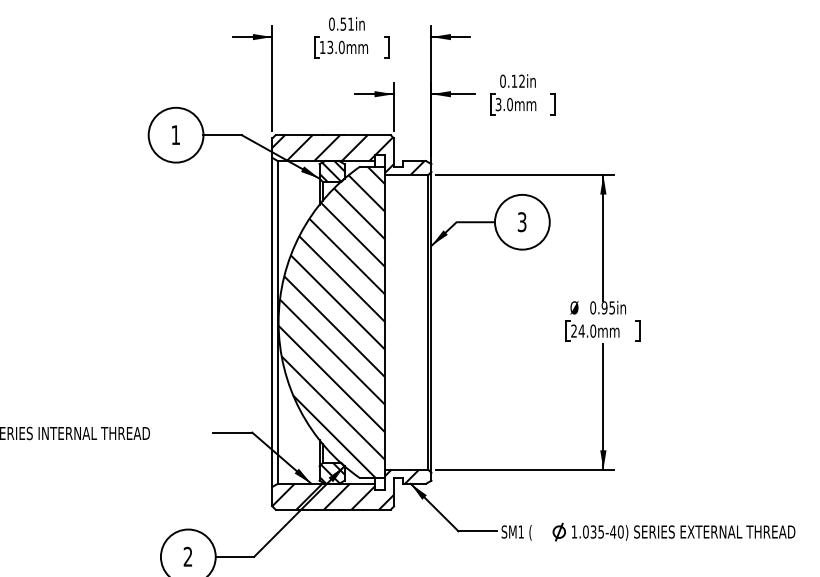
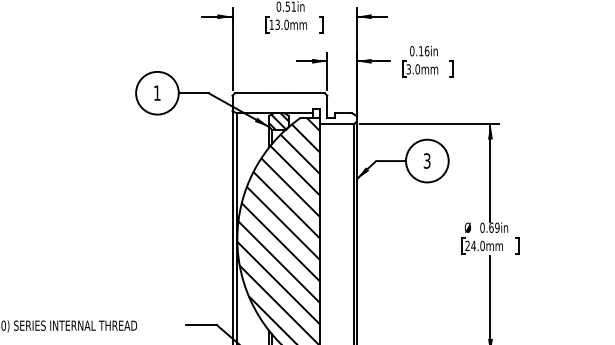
text: (522, 80) -> (427, 50), 0.12in -> 0.16in
hatch: (348, 155) -> (291, 109), removed
text: (608, 307) -> (494, 227), 0.95in -> 0.69in

